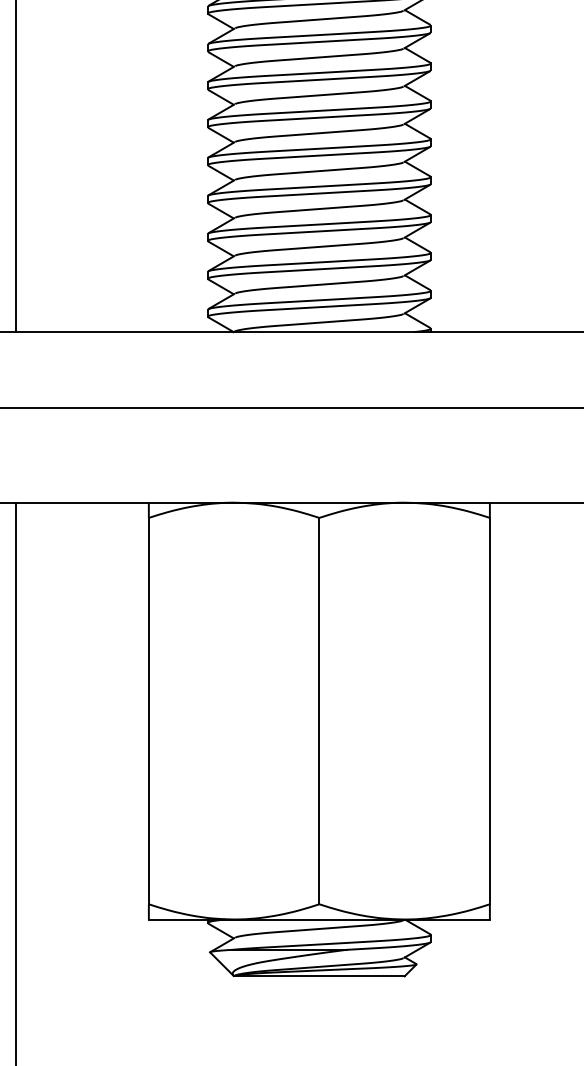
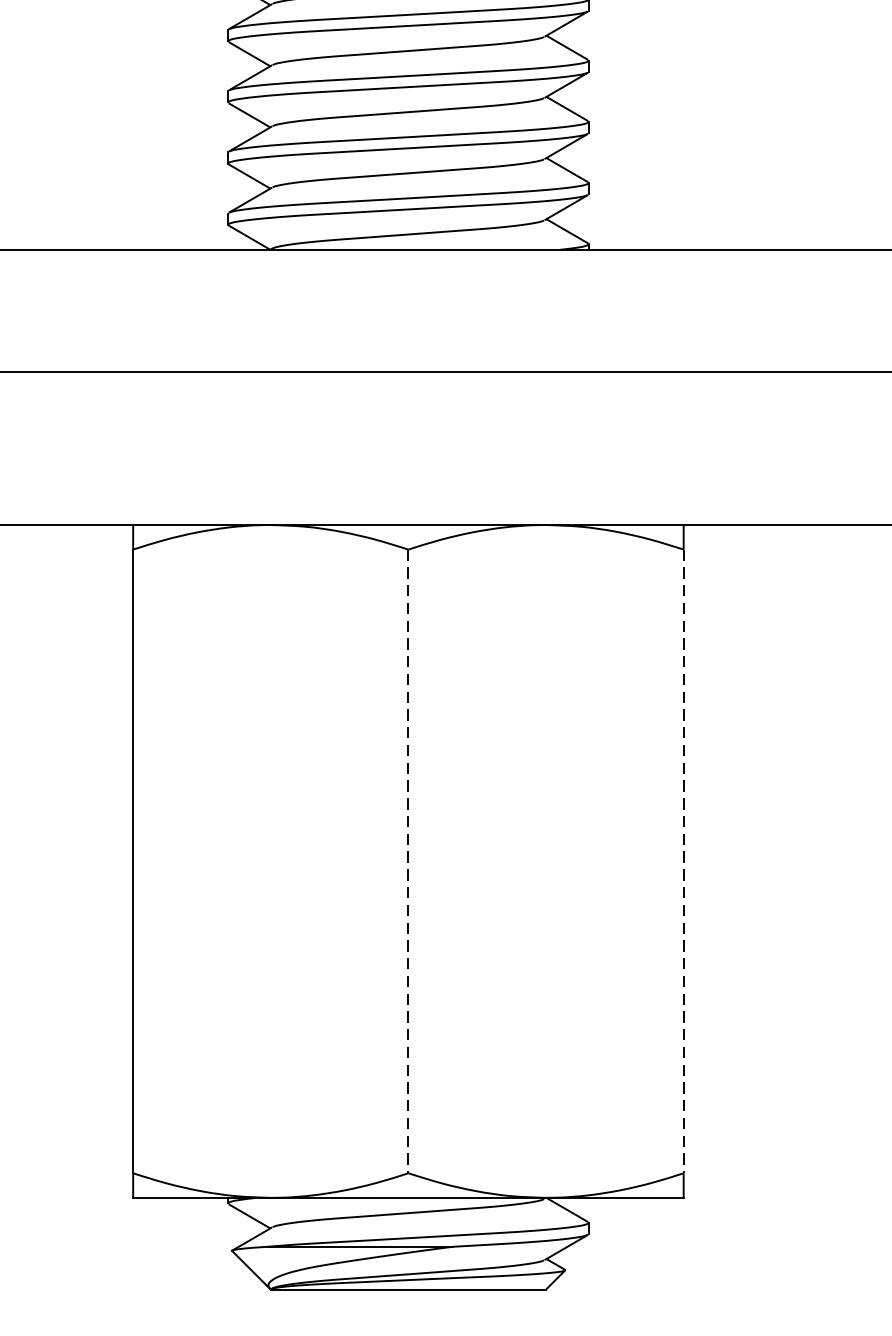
line: (319, 711) -> (408, 862), solid -> dashed
line: (489, 711) -> (683, 862), solid -> dashed

